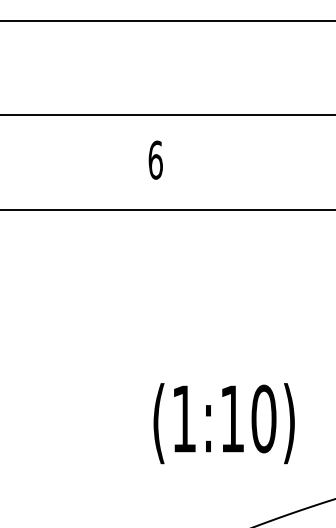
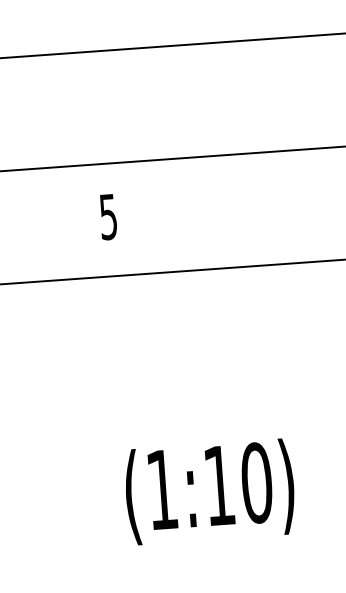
text: (155, 159) -> (108, 216), 6 -> 5
text: (223, 423) -> (209, 491), moved

